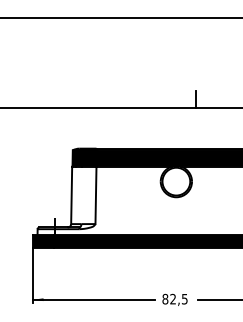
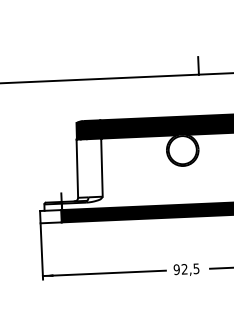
fill: (43, 241) -> (50, 216), removed
text: (165, 299) -> (176, 269), 82,5 -> 92,5

